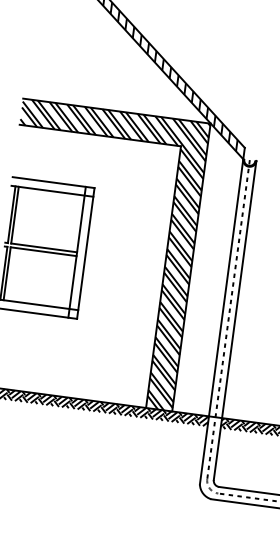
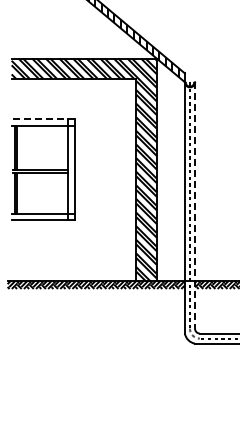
line: (53, 183) -> (43, 119), solid -> dashed
line: (235, 321) -> (195, 206), solid -> dashed

